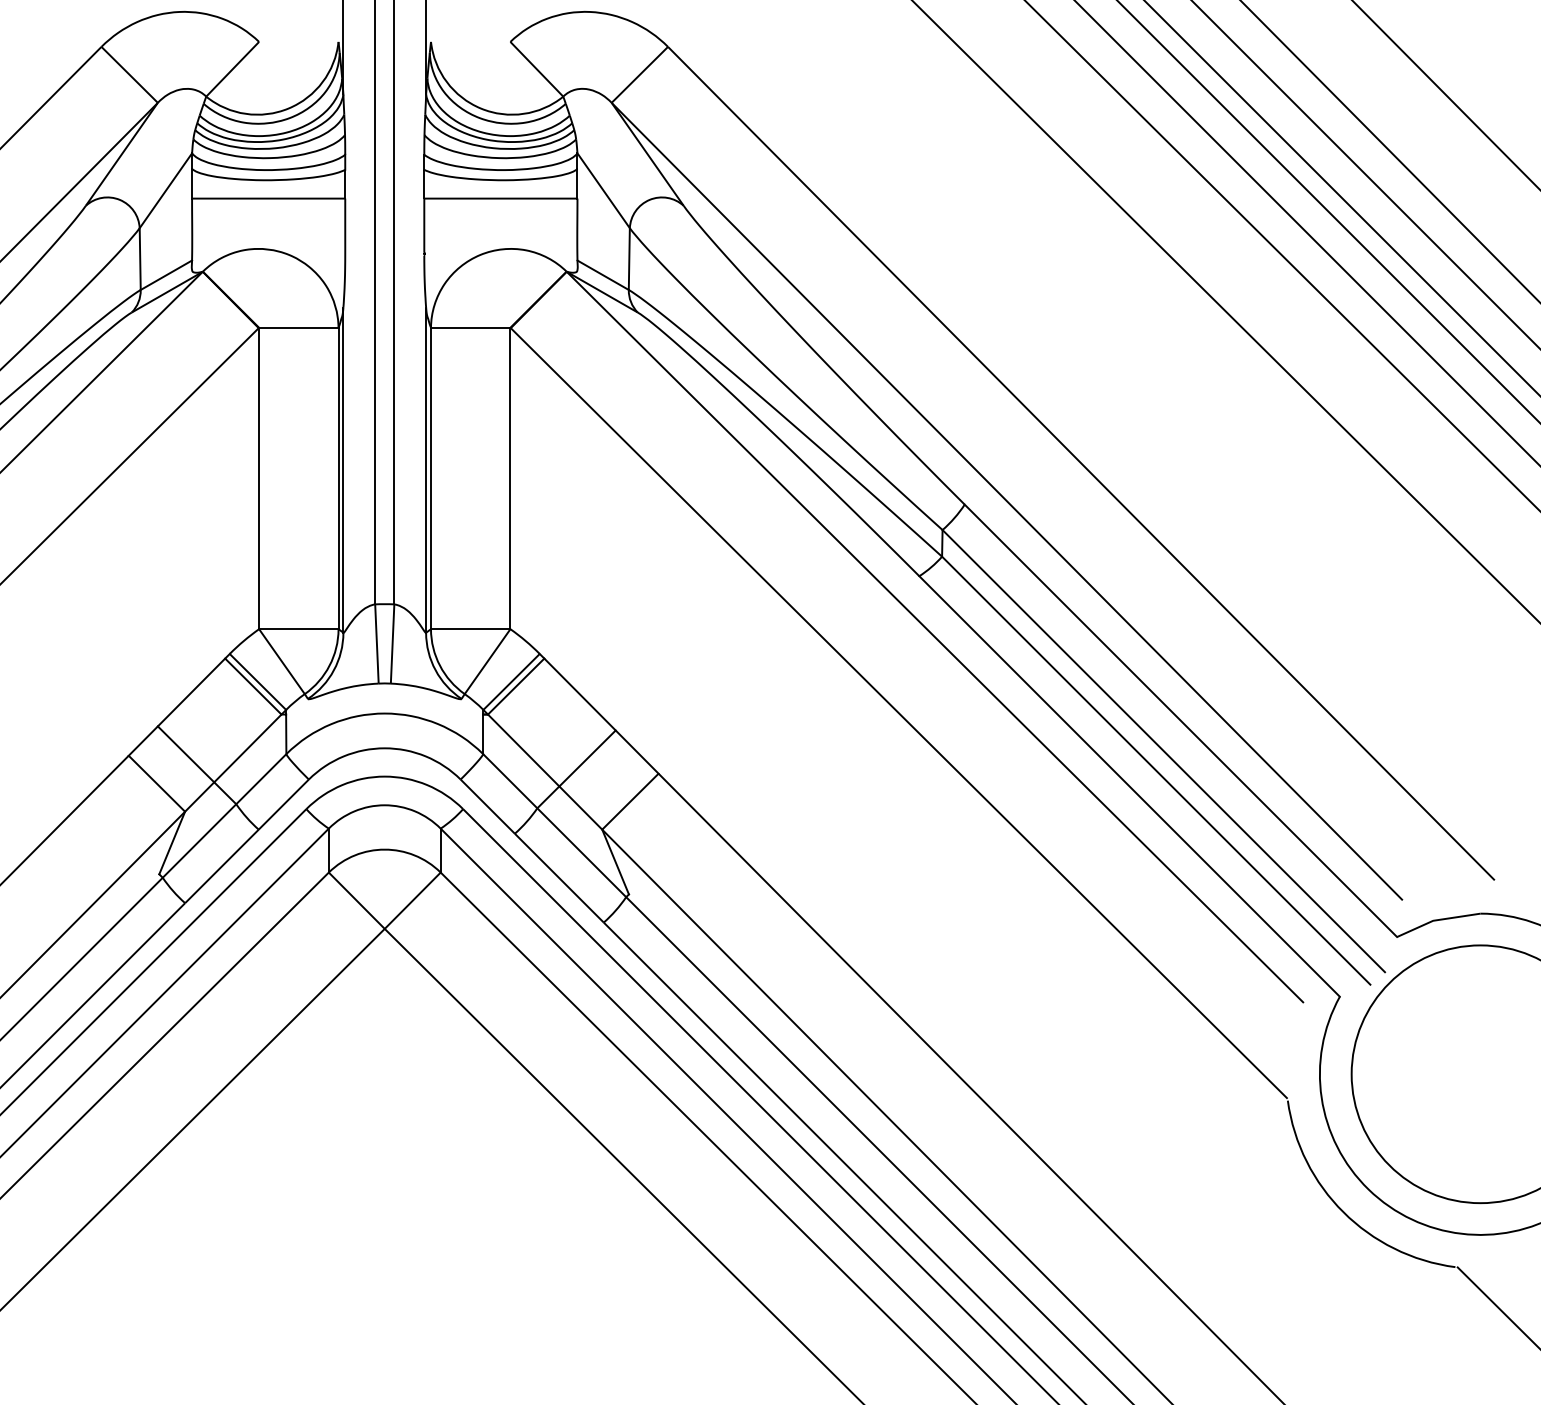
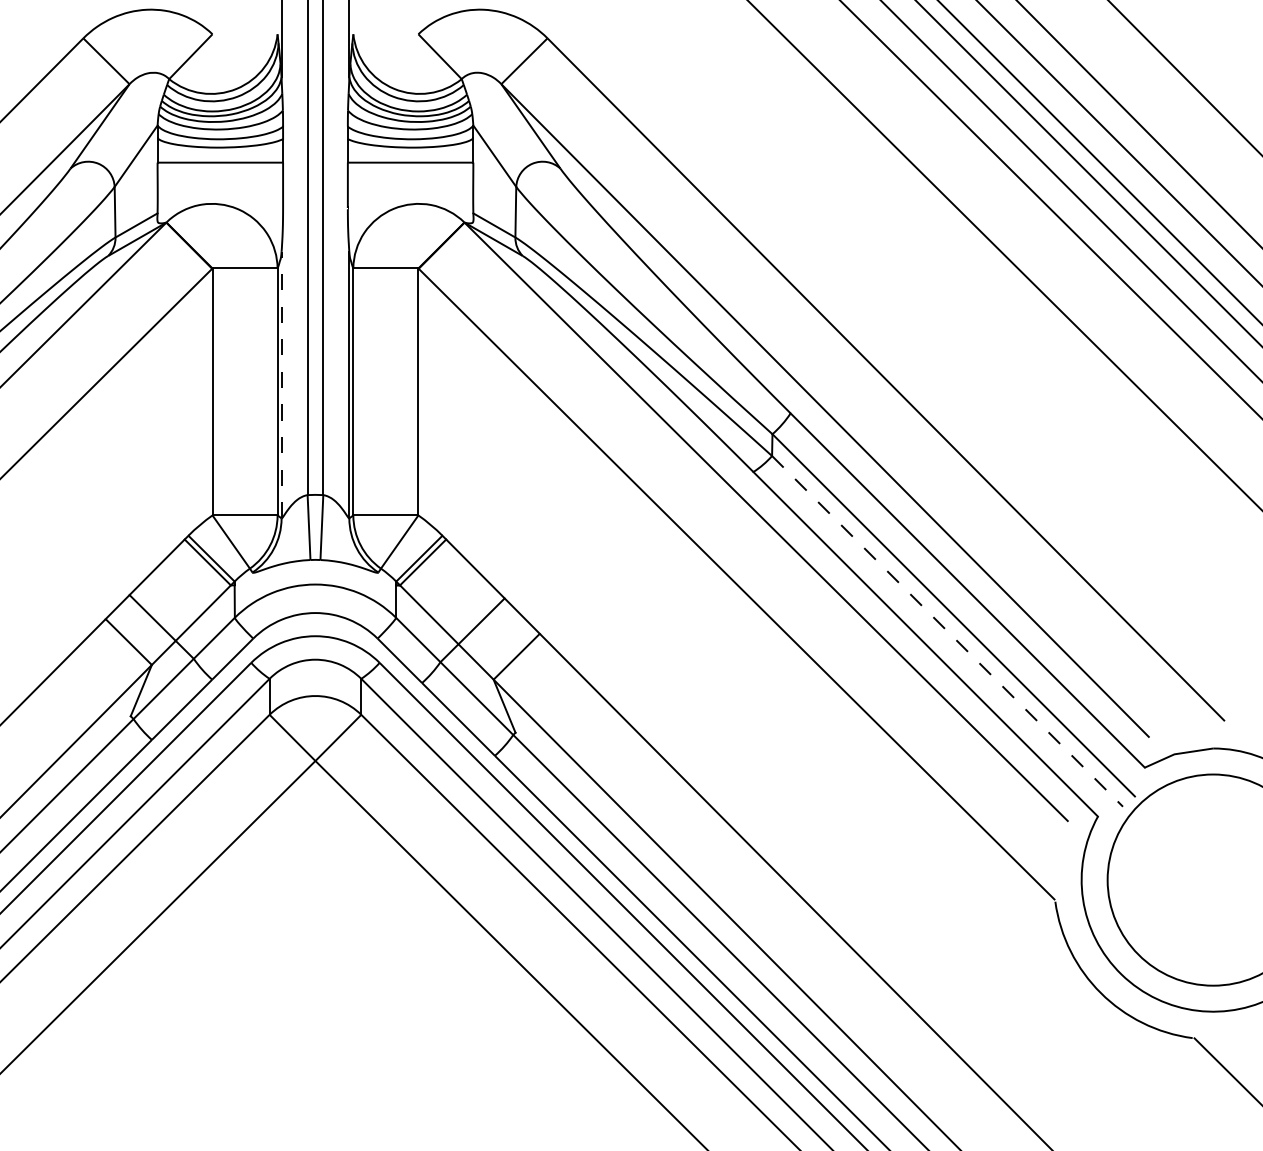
line: (343, 470) -> (281, 385), solid -> dashed
line: (1156, 770) -> (947, 631), solid -> dashed

